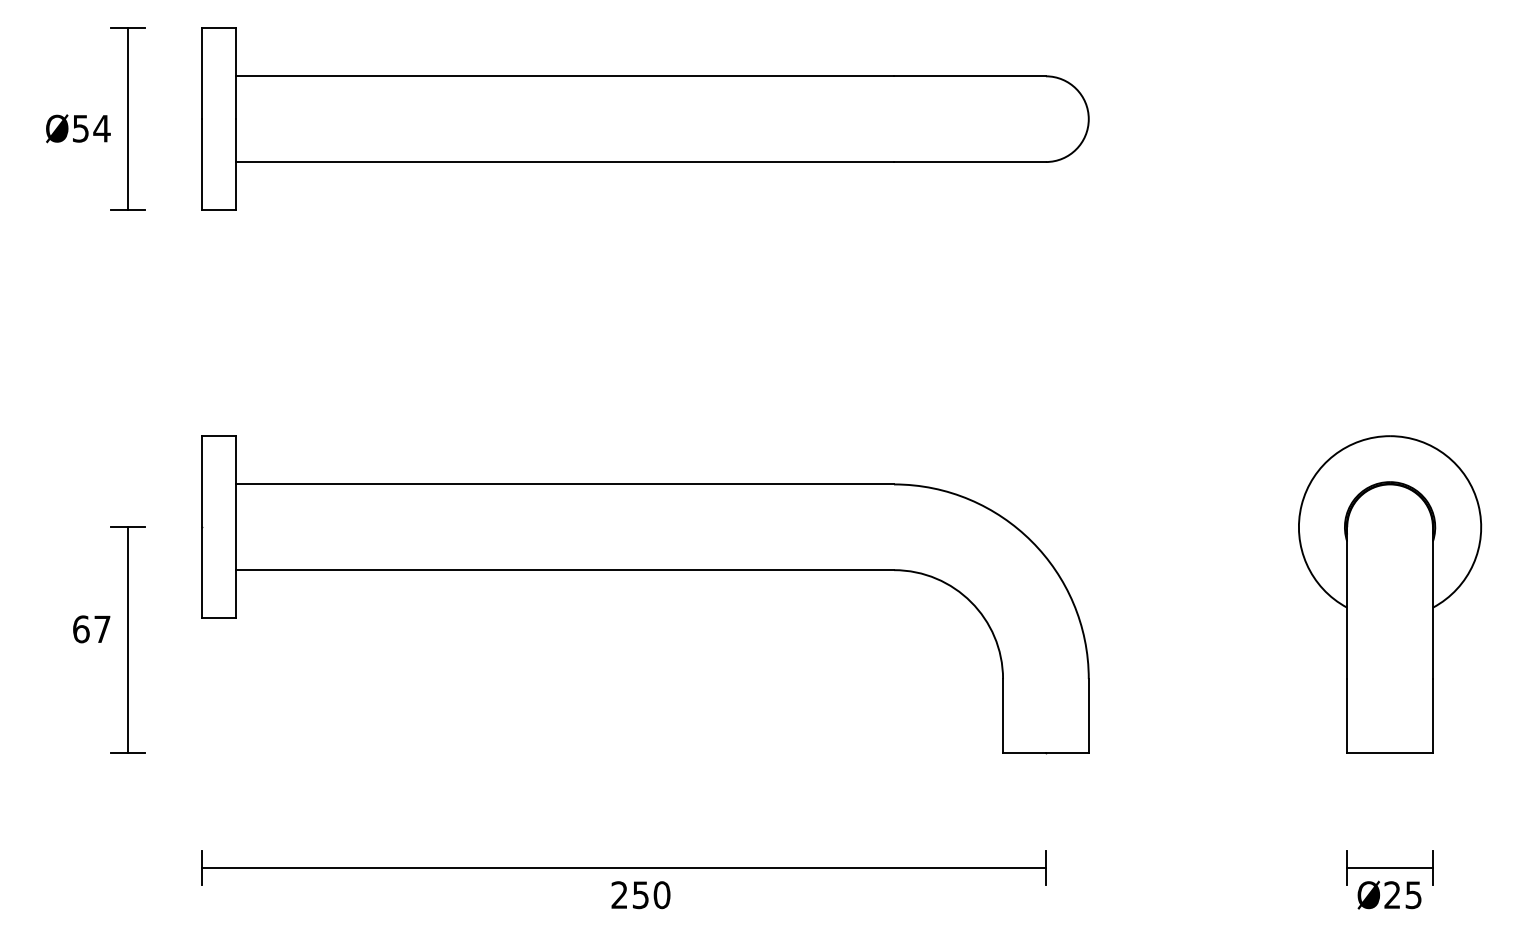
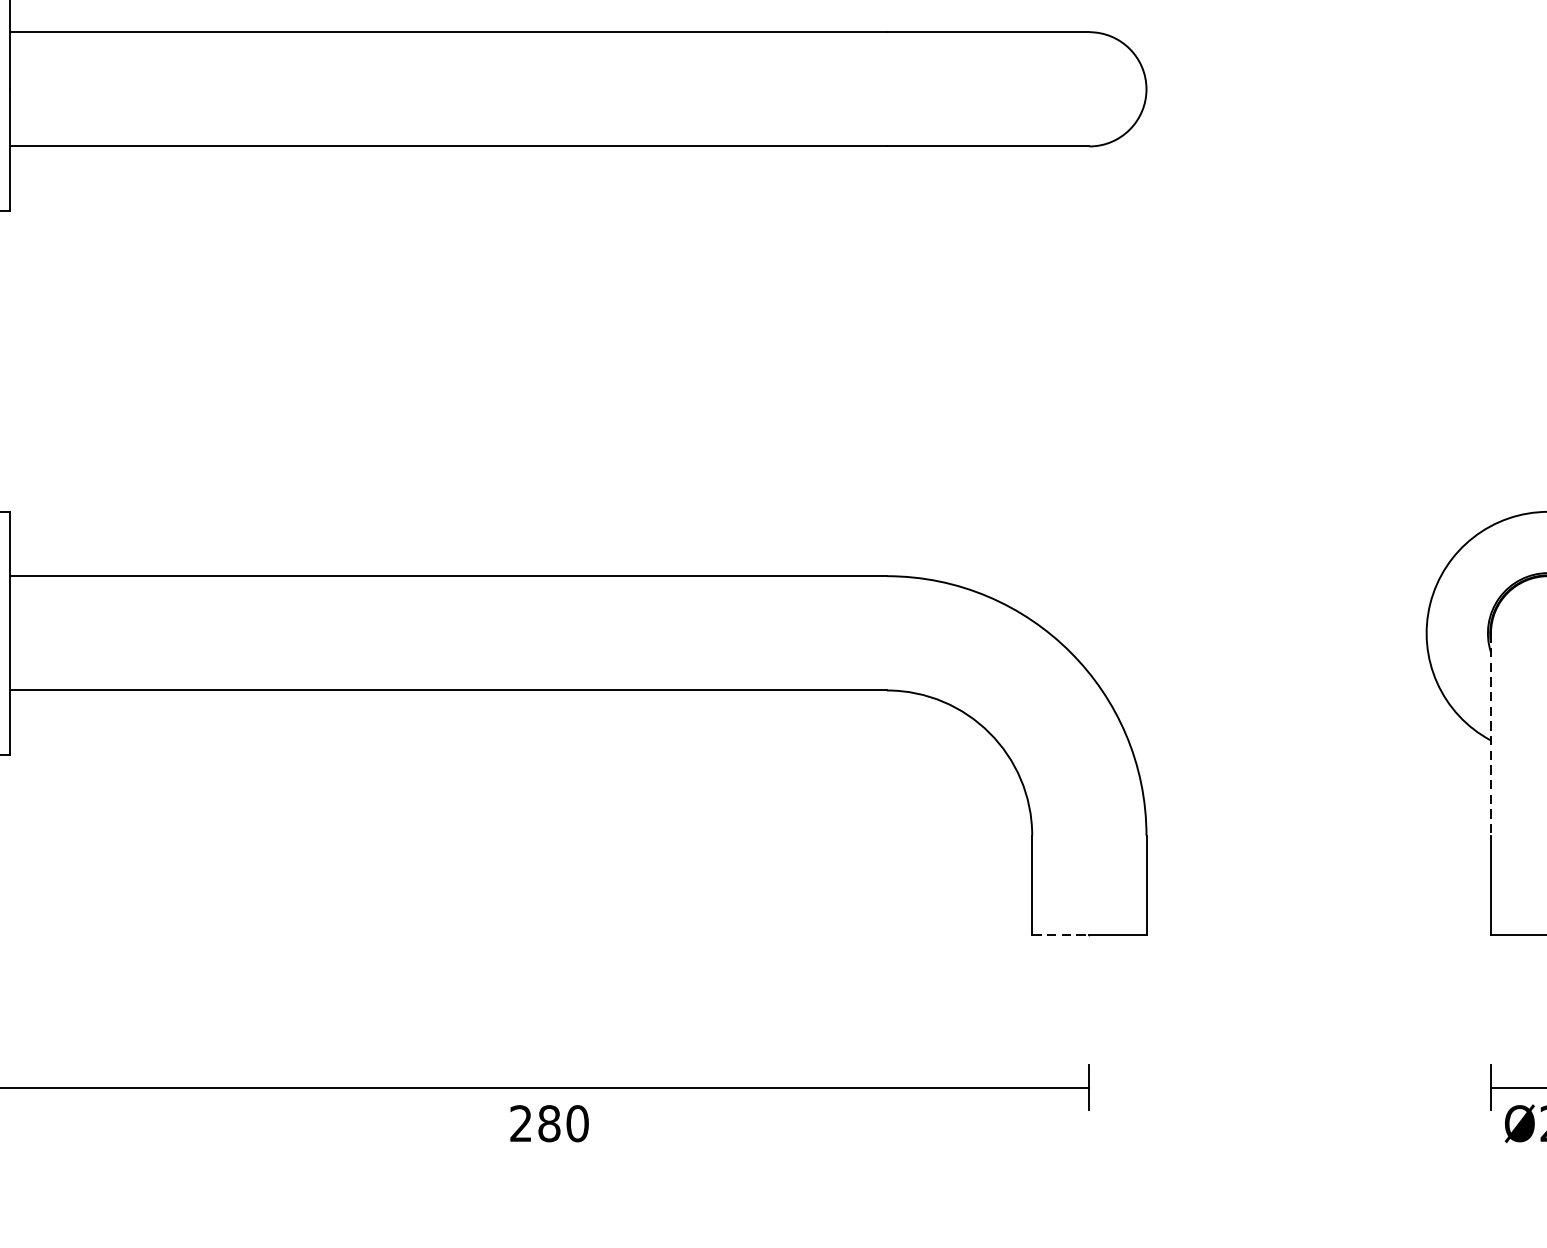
line: (1347, 603) -> (1491, 734), solid -> dashed
line: (1024, 753) -> (1060, 934), solid -> dashed
text: (640, 895) -> (548, 1124), 250 -> 280

